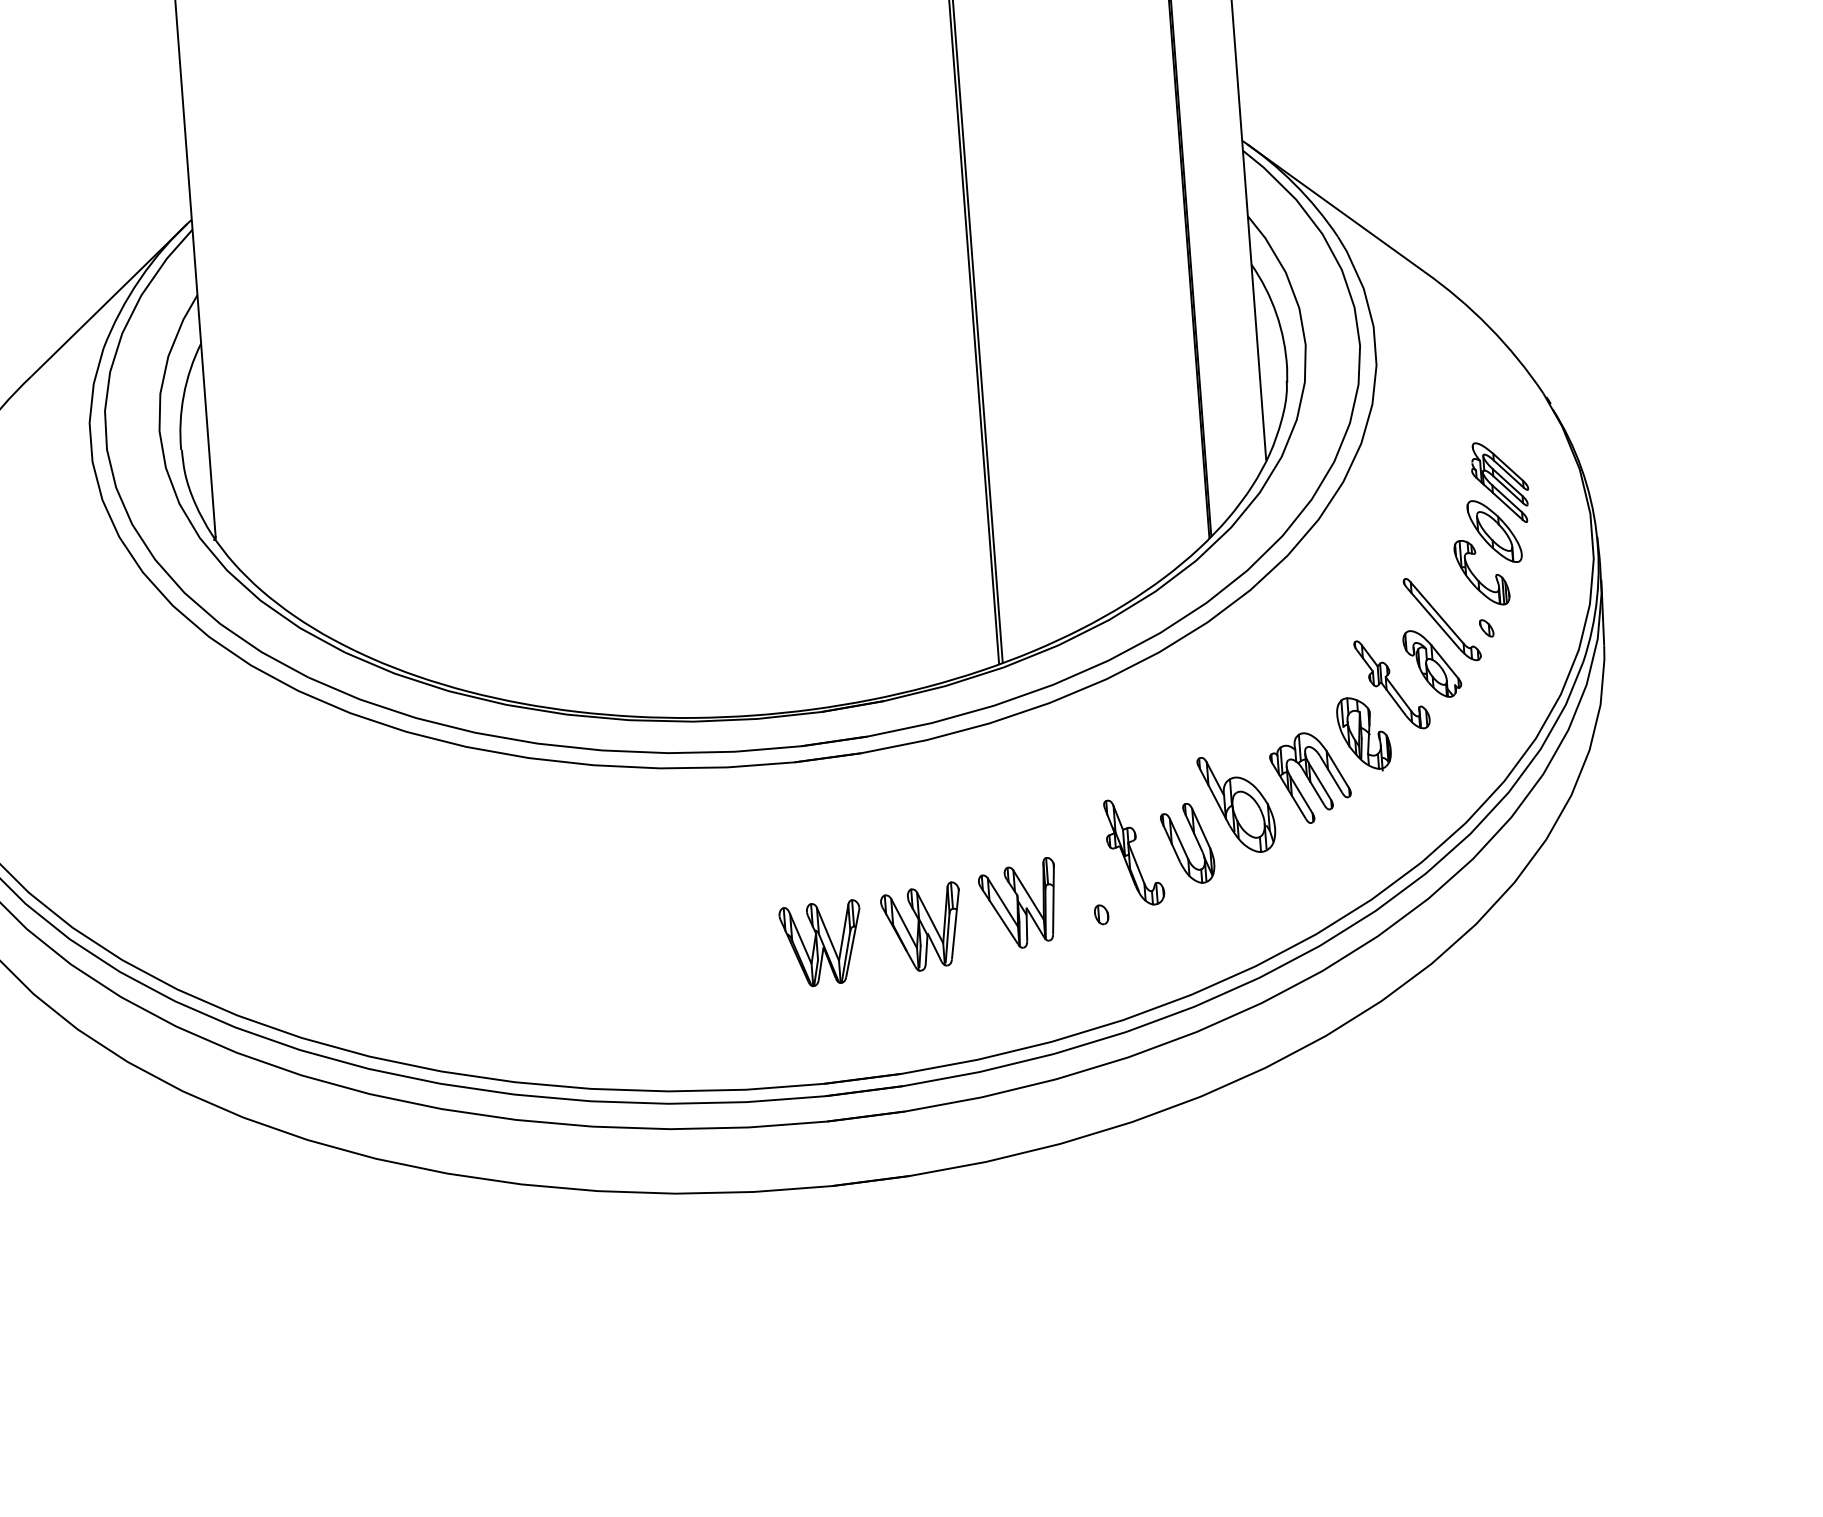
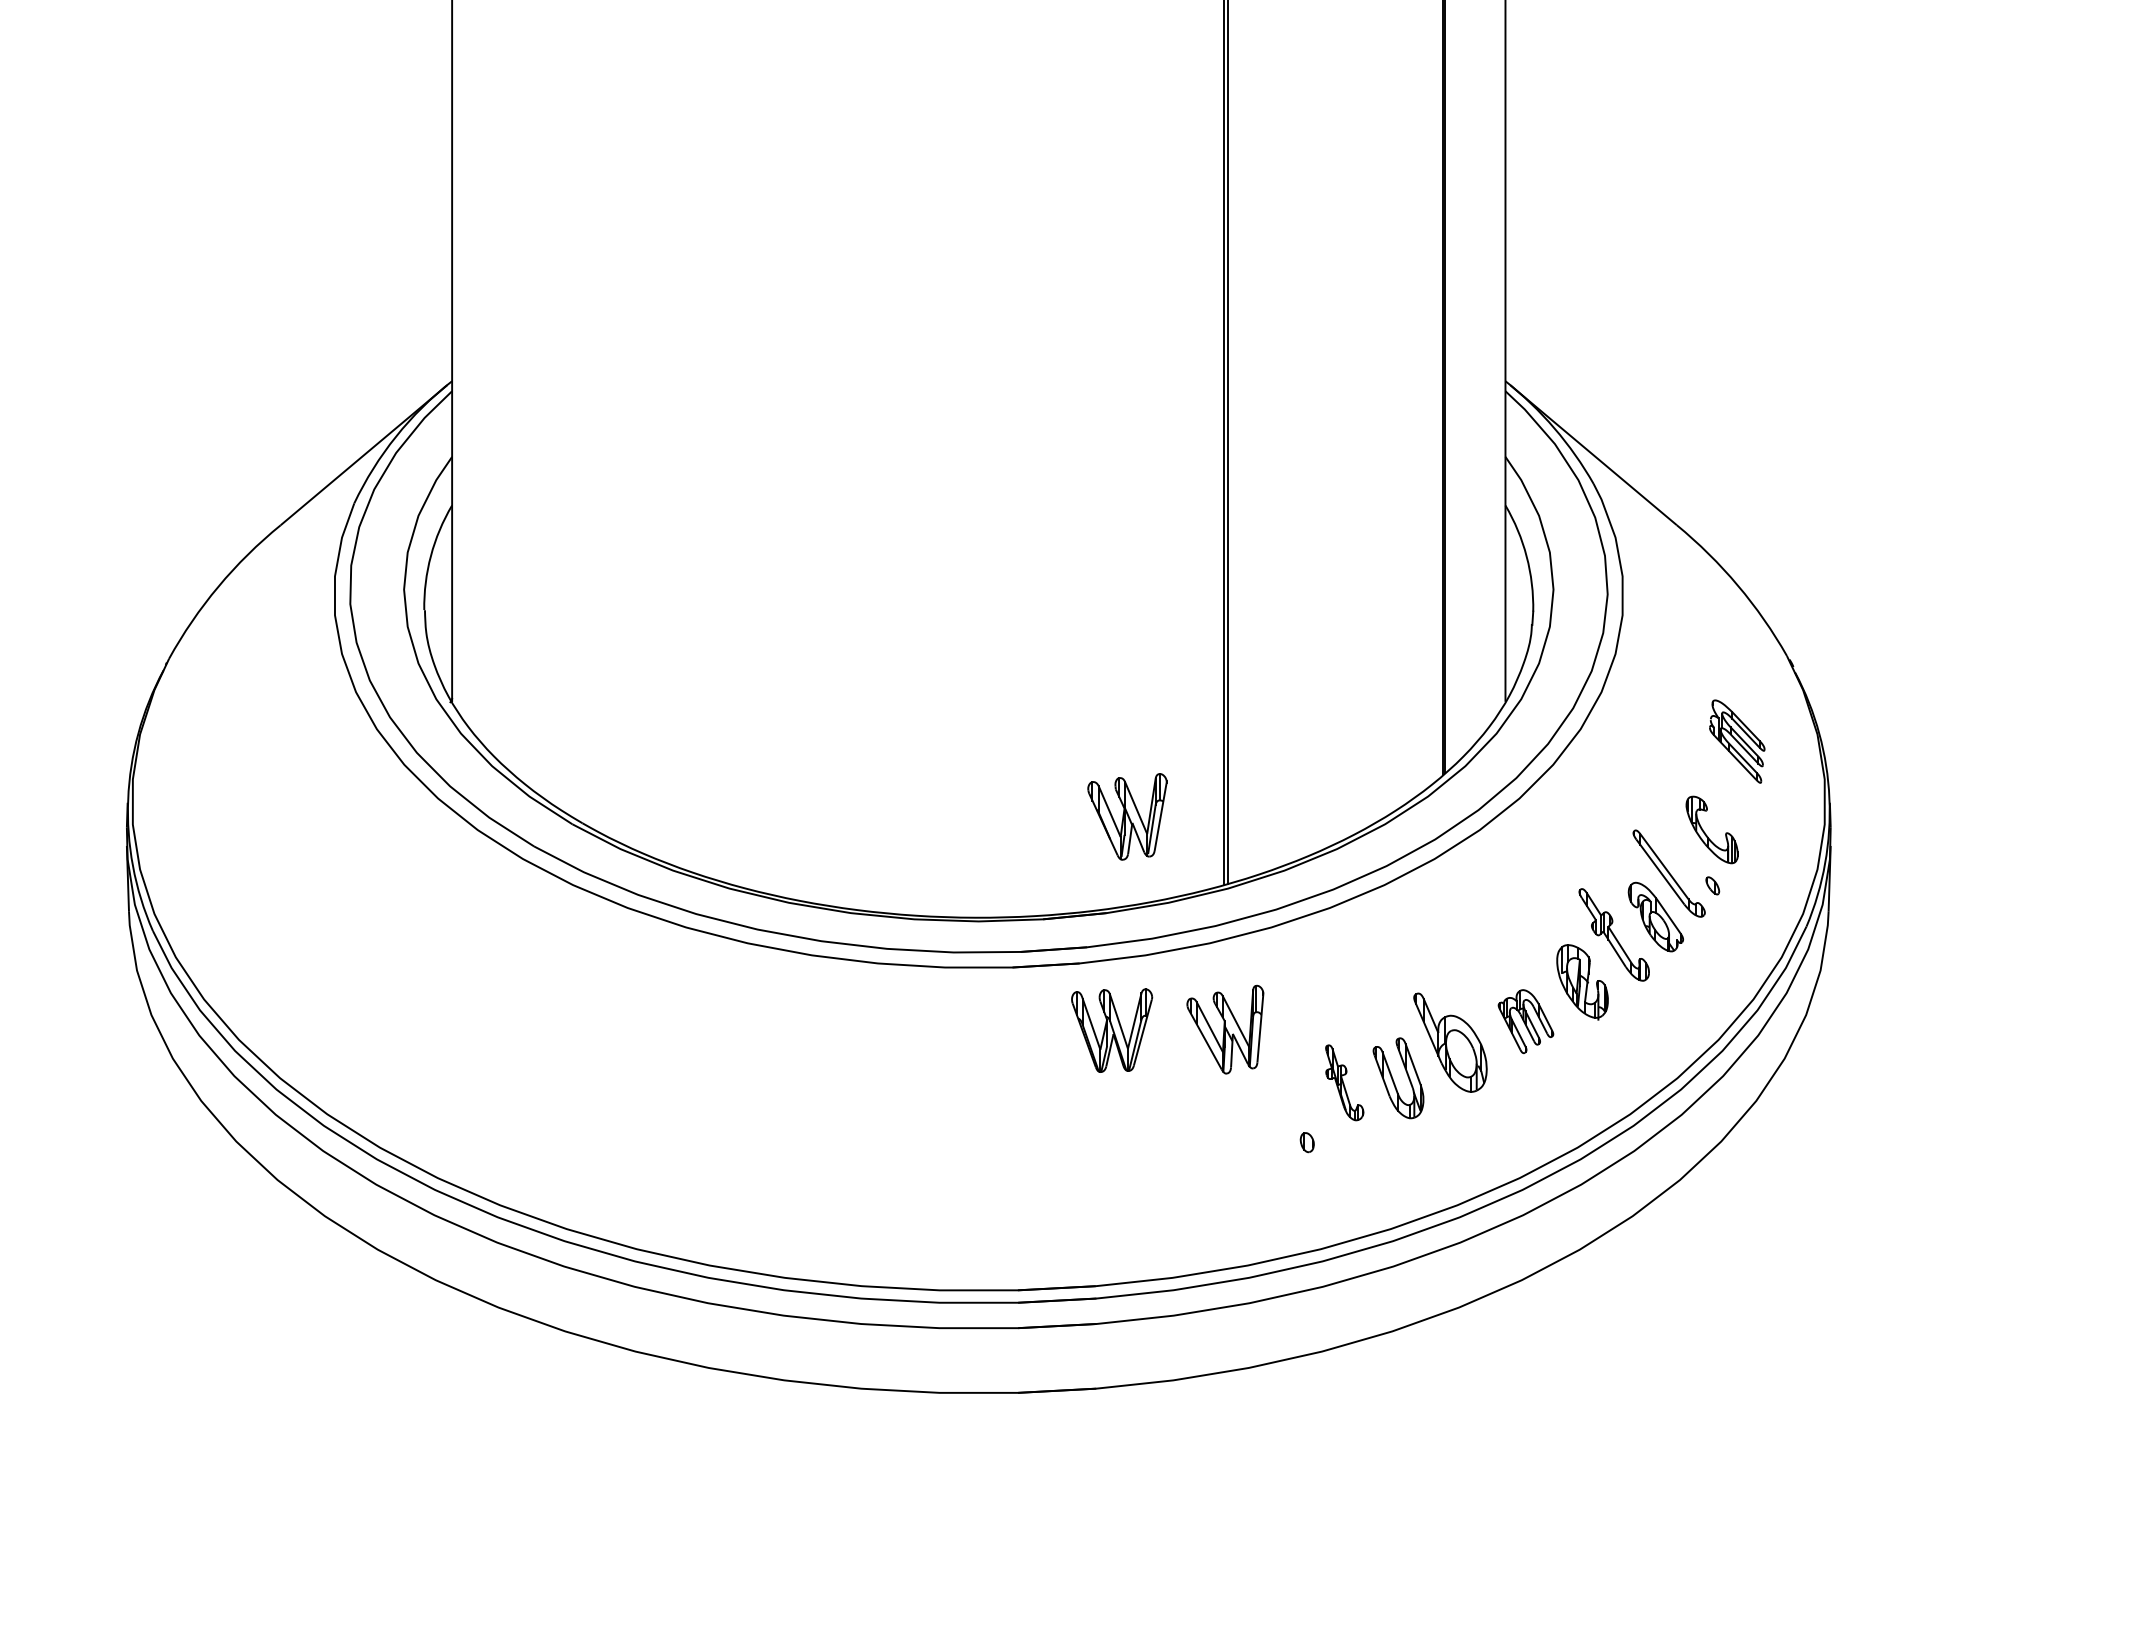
part: (1494, 531) -> (1727, 789), removed
part: (1310, 777) -> (1525, 1021), size x0.7
part: (1134, 852) -> (1344, 1082), size x0.7
part: (1018, 903) -> (1225, 1029), moved
part: (922, 927) -> (1127, 816), moved
part: (822, 943) -> (1112, 1030), moved

